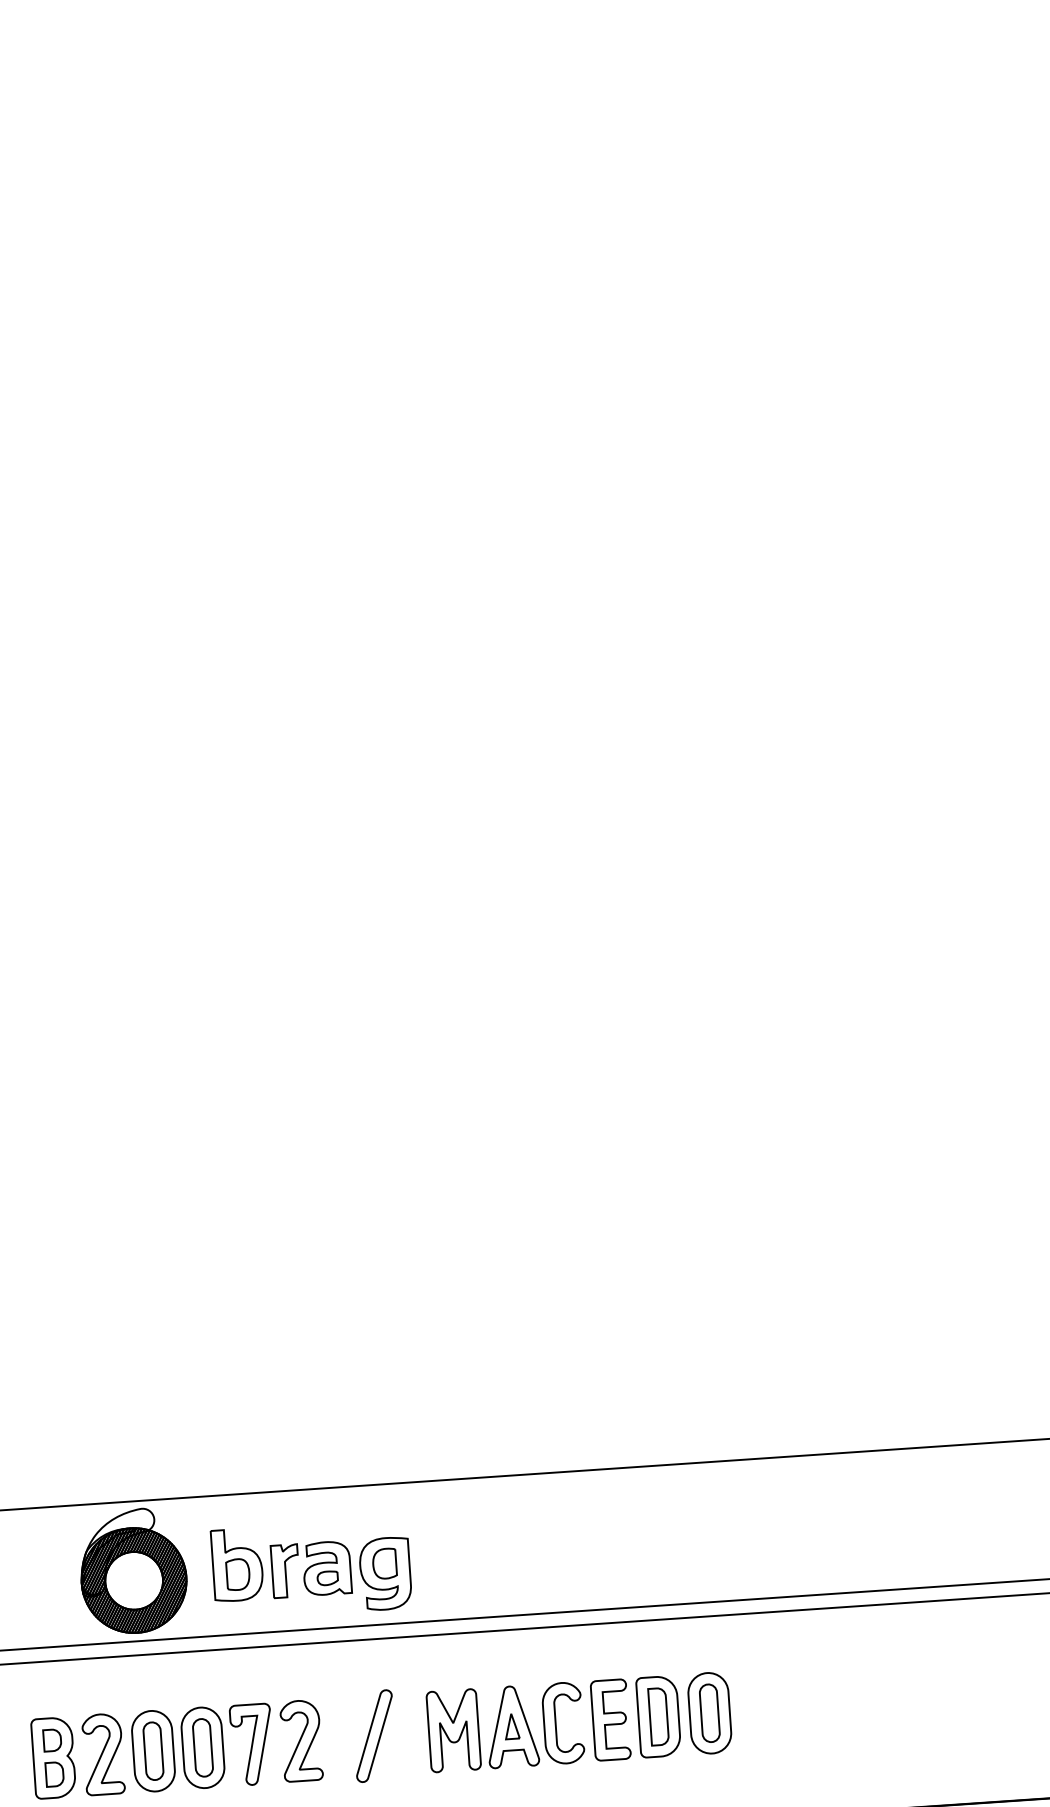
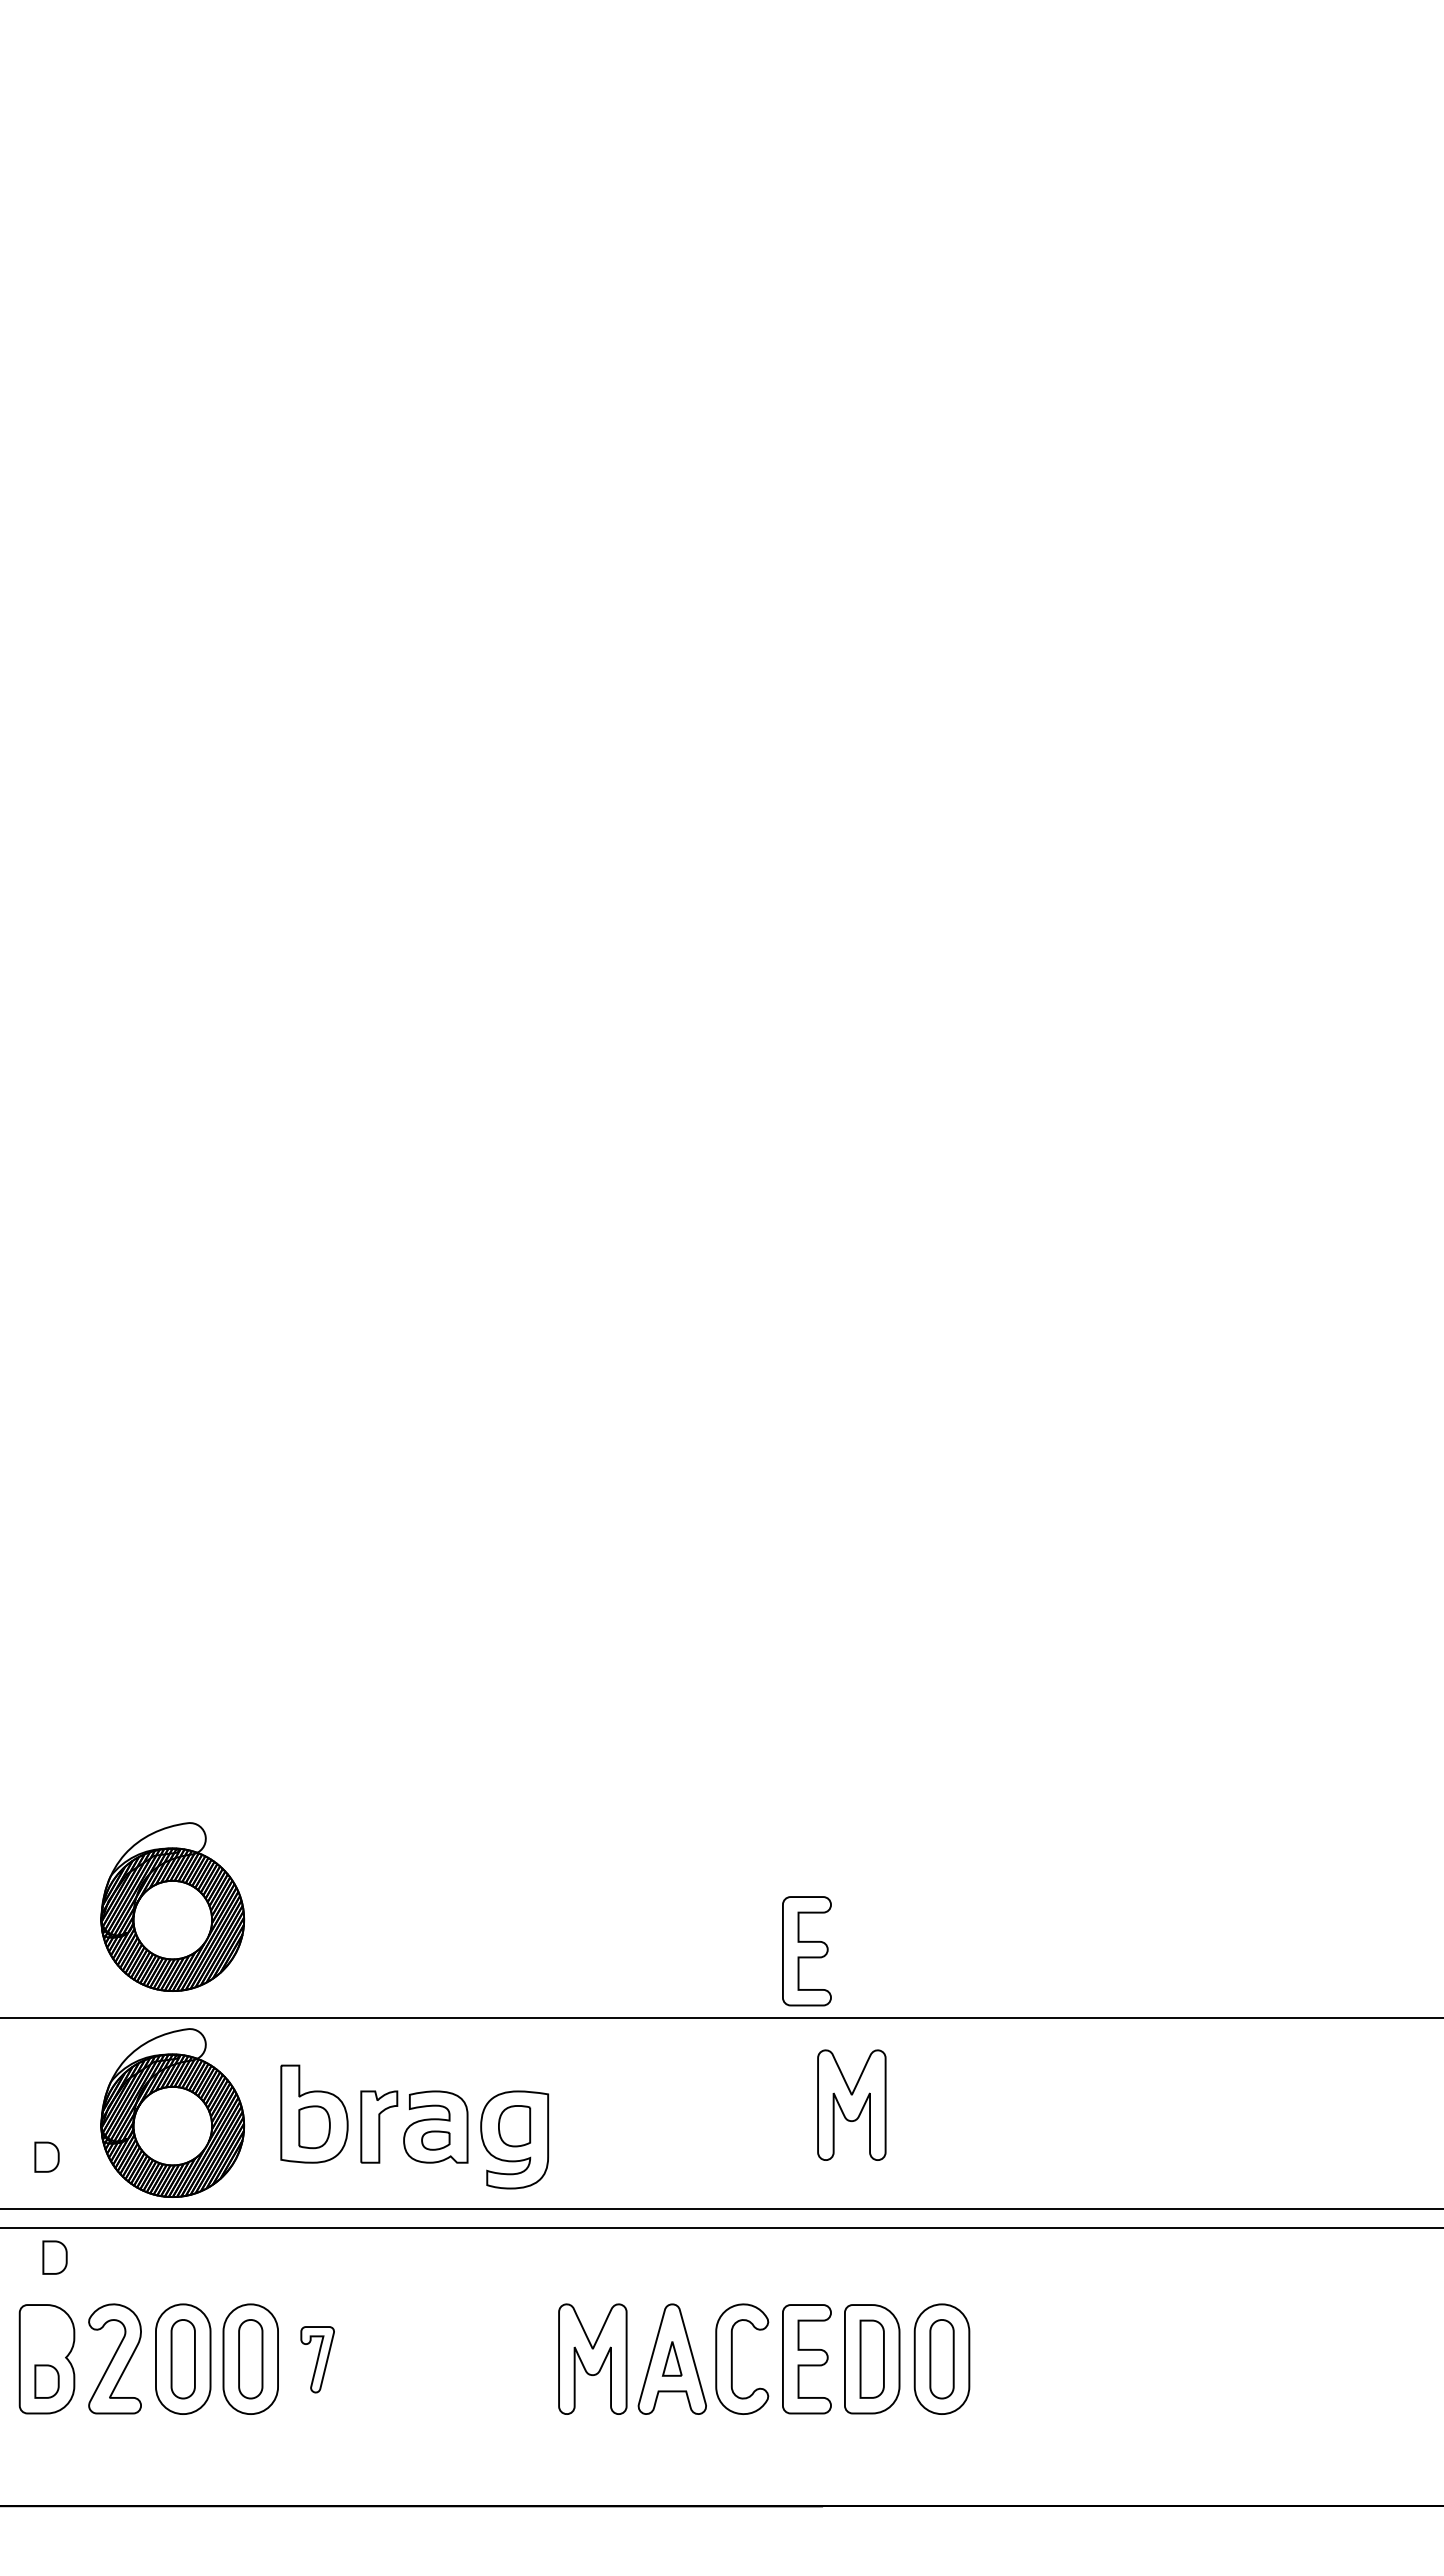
part: (122, 1419) -> (172, 1906), added
part: (590, 1421) -> (806, 1951), added
part: (630, 1531) -> (851, 2104), added
part: (53, 1683) -> (54, 2257), added
part: (374, 1736) -> (484, 2359), removed
part: (51, 1739) -> (46, 2156), moved
part: (301, 1740) -> (385, 2358), removed
part: (251, 1744) -> (317, 2359), size x0.6

